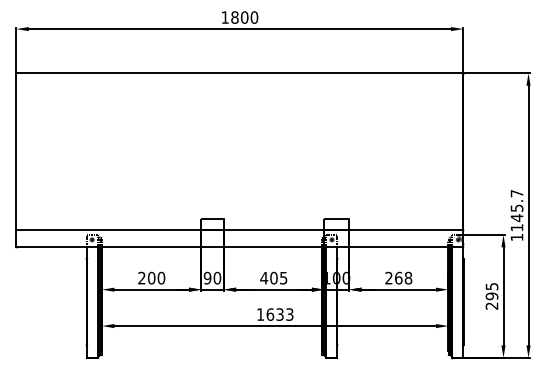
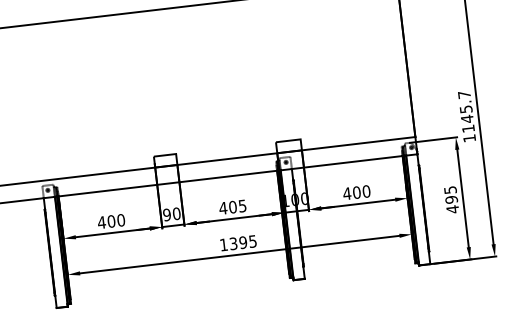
text: (141, 277) -> (101, 221), 200 -> 400
text: (398, 277) -> (356, 191), 268 -> 400
text: (491, 306) -> (452, 209), 295 -> 495
text: (279, 314) -> (242, 242), 1633 -> 1395

